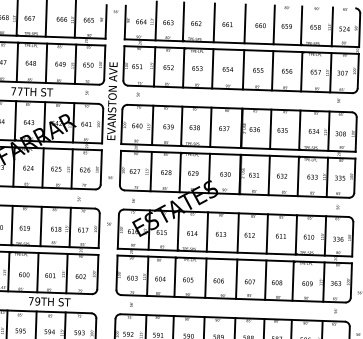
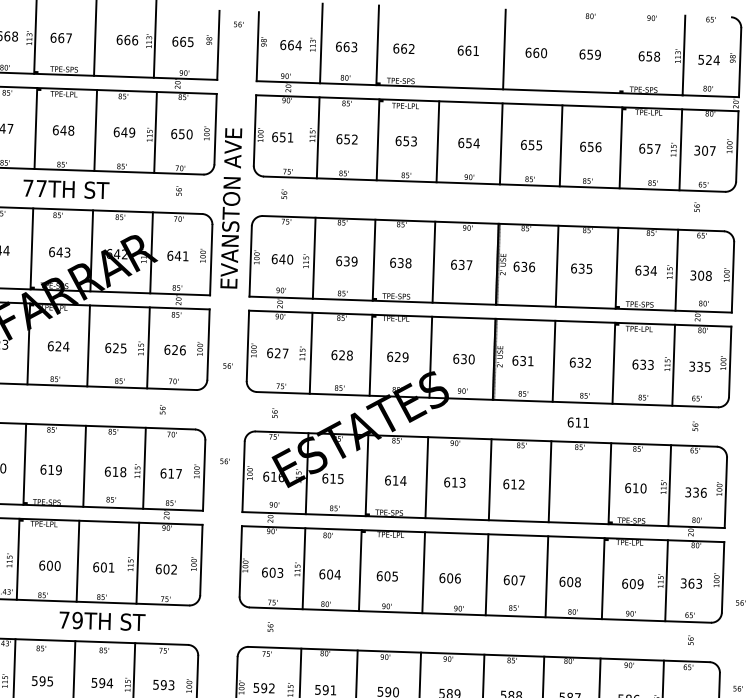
line: (213, 22) -> (439, 46), removed
line: (273, 24) -> (562, 50), removed
line: (301, 25) -> (620, 52), removed
text: (280, 235) -> (577, 421), moved

